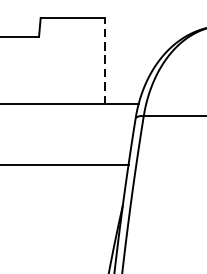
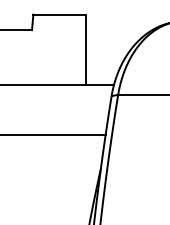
line: (105, 60) -> (86, 49), dashed -> solid

